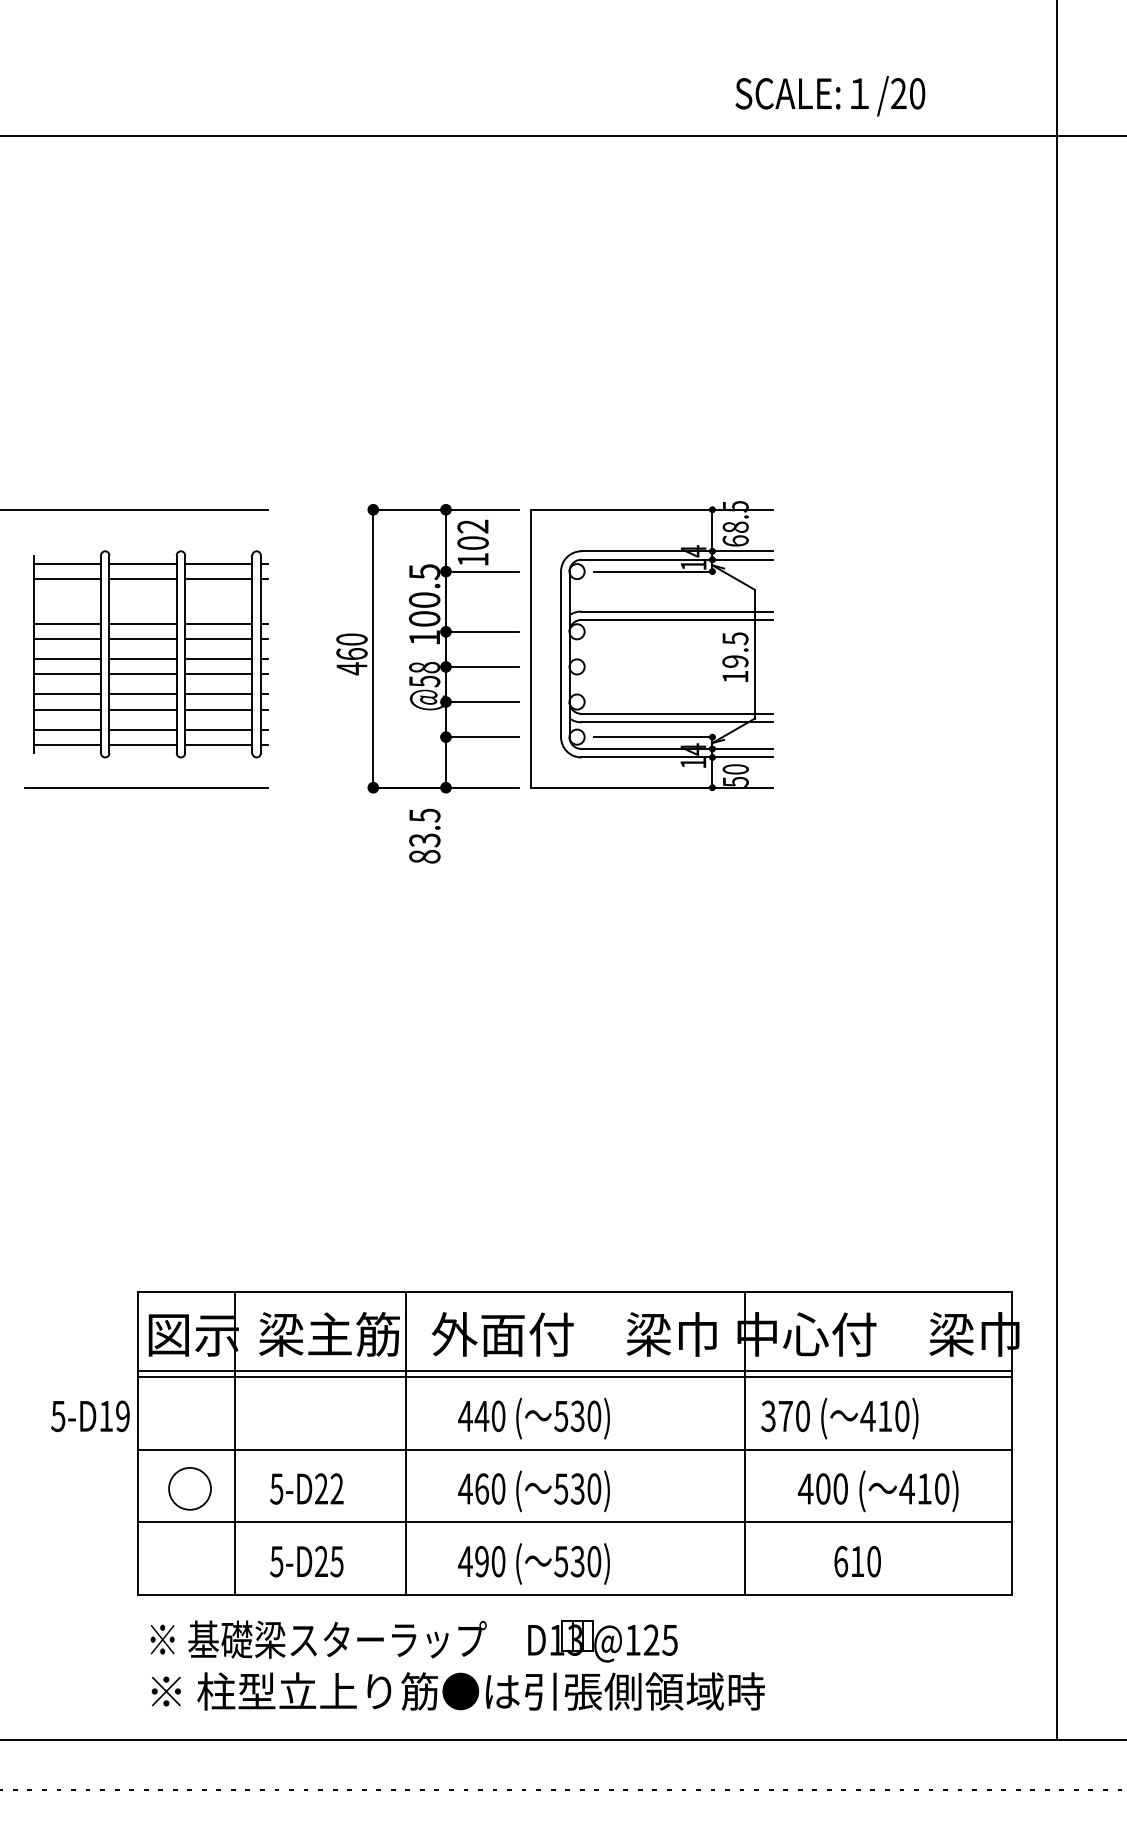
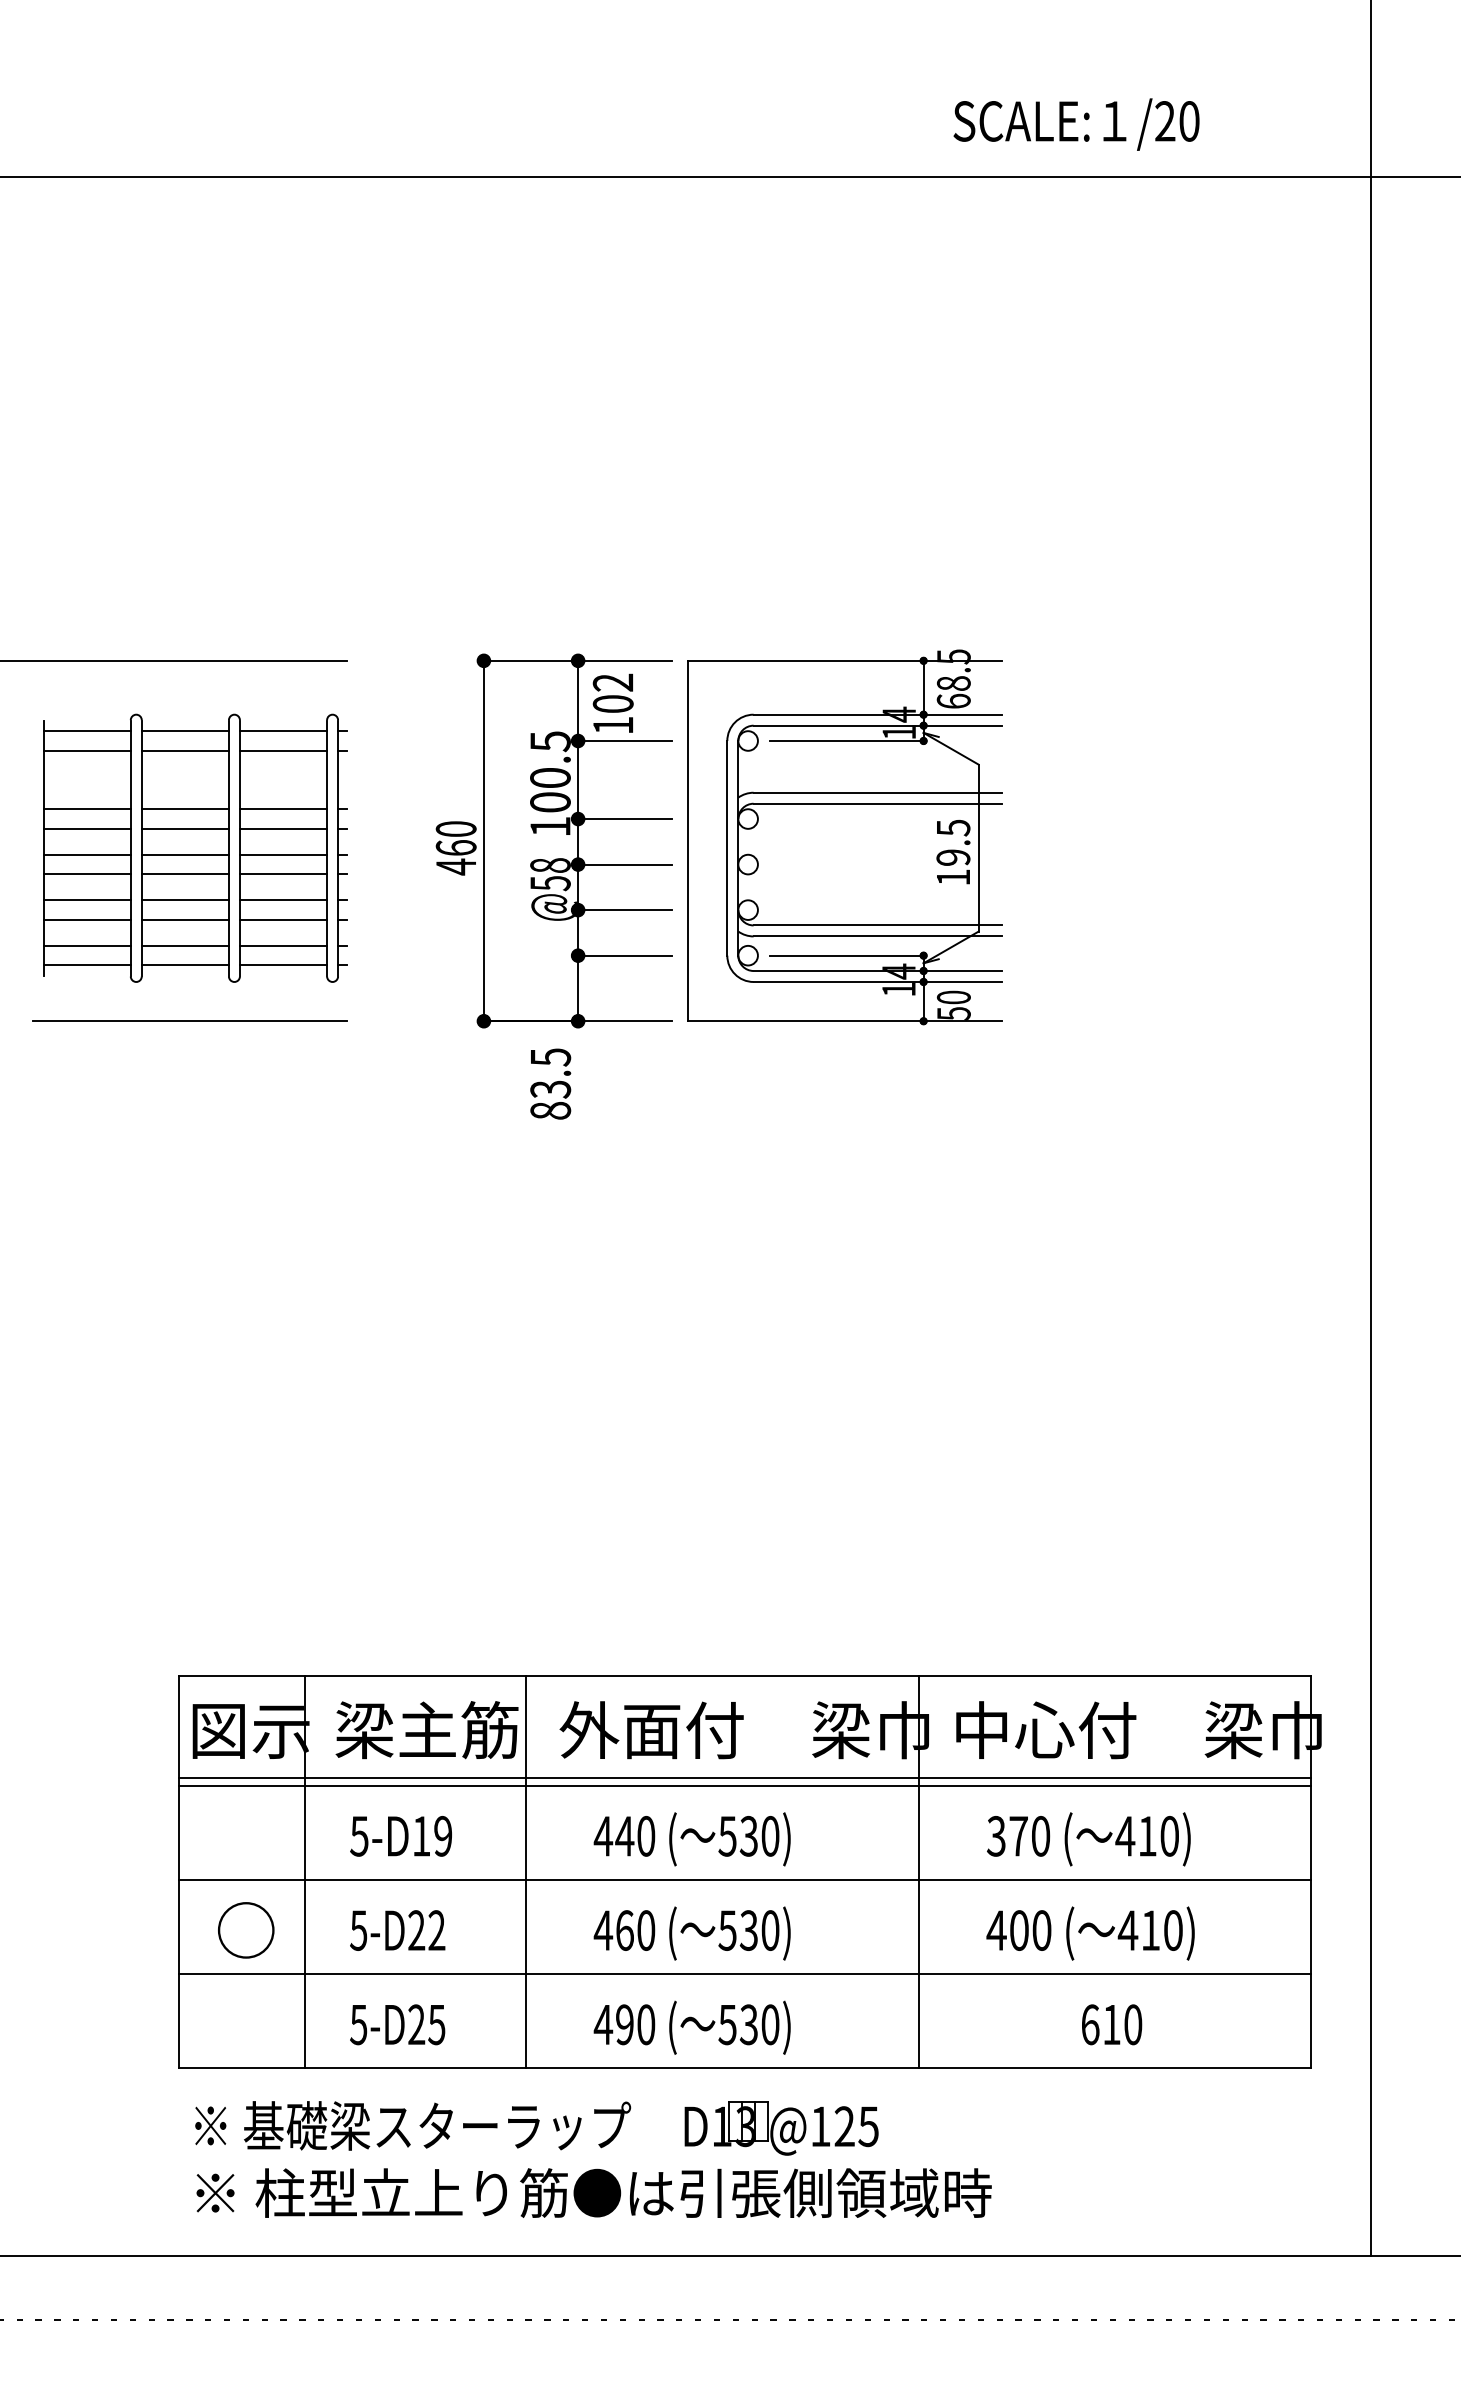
text: (89, 1416) -> (400, 1836), moved
line: (744, 1443) -> (918, 1871), moved
text: (878, 1491) -> (1090, 1933), moved

